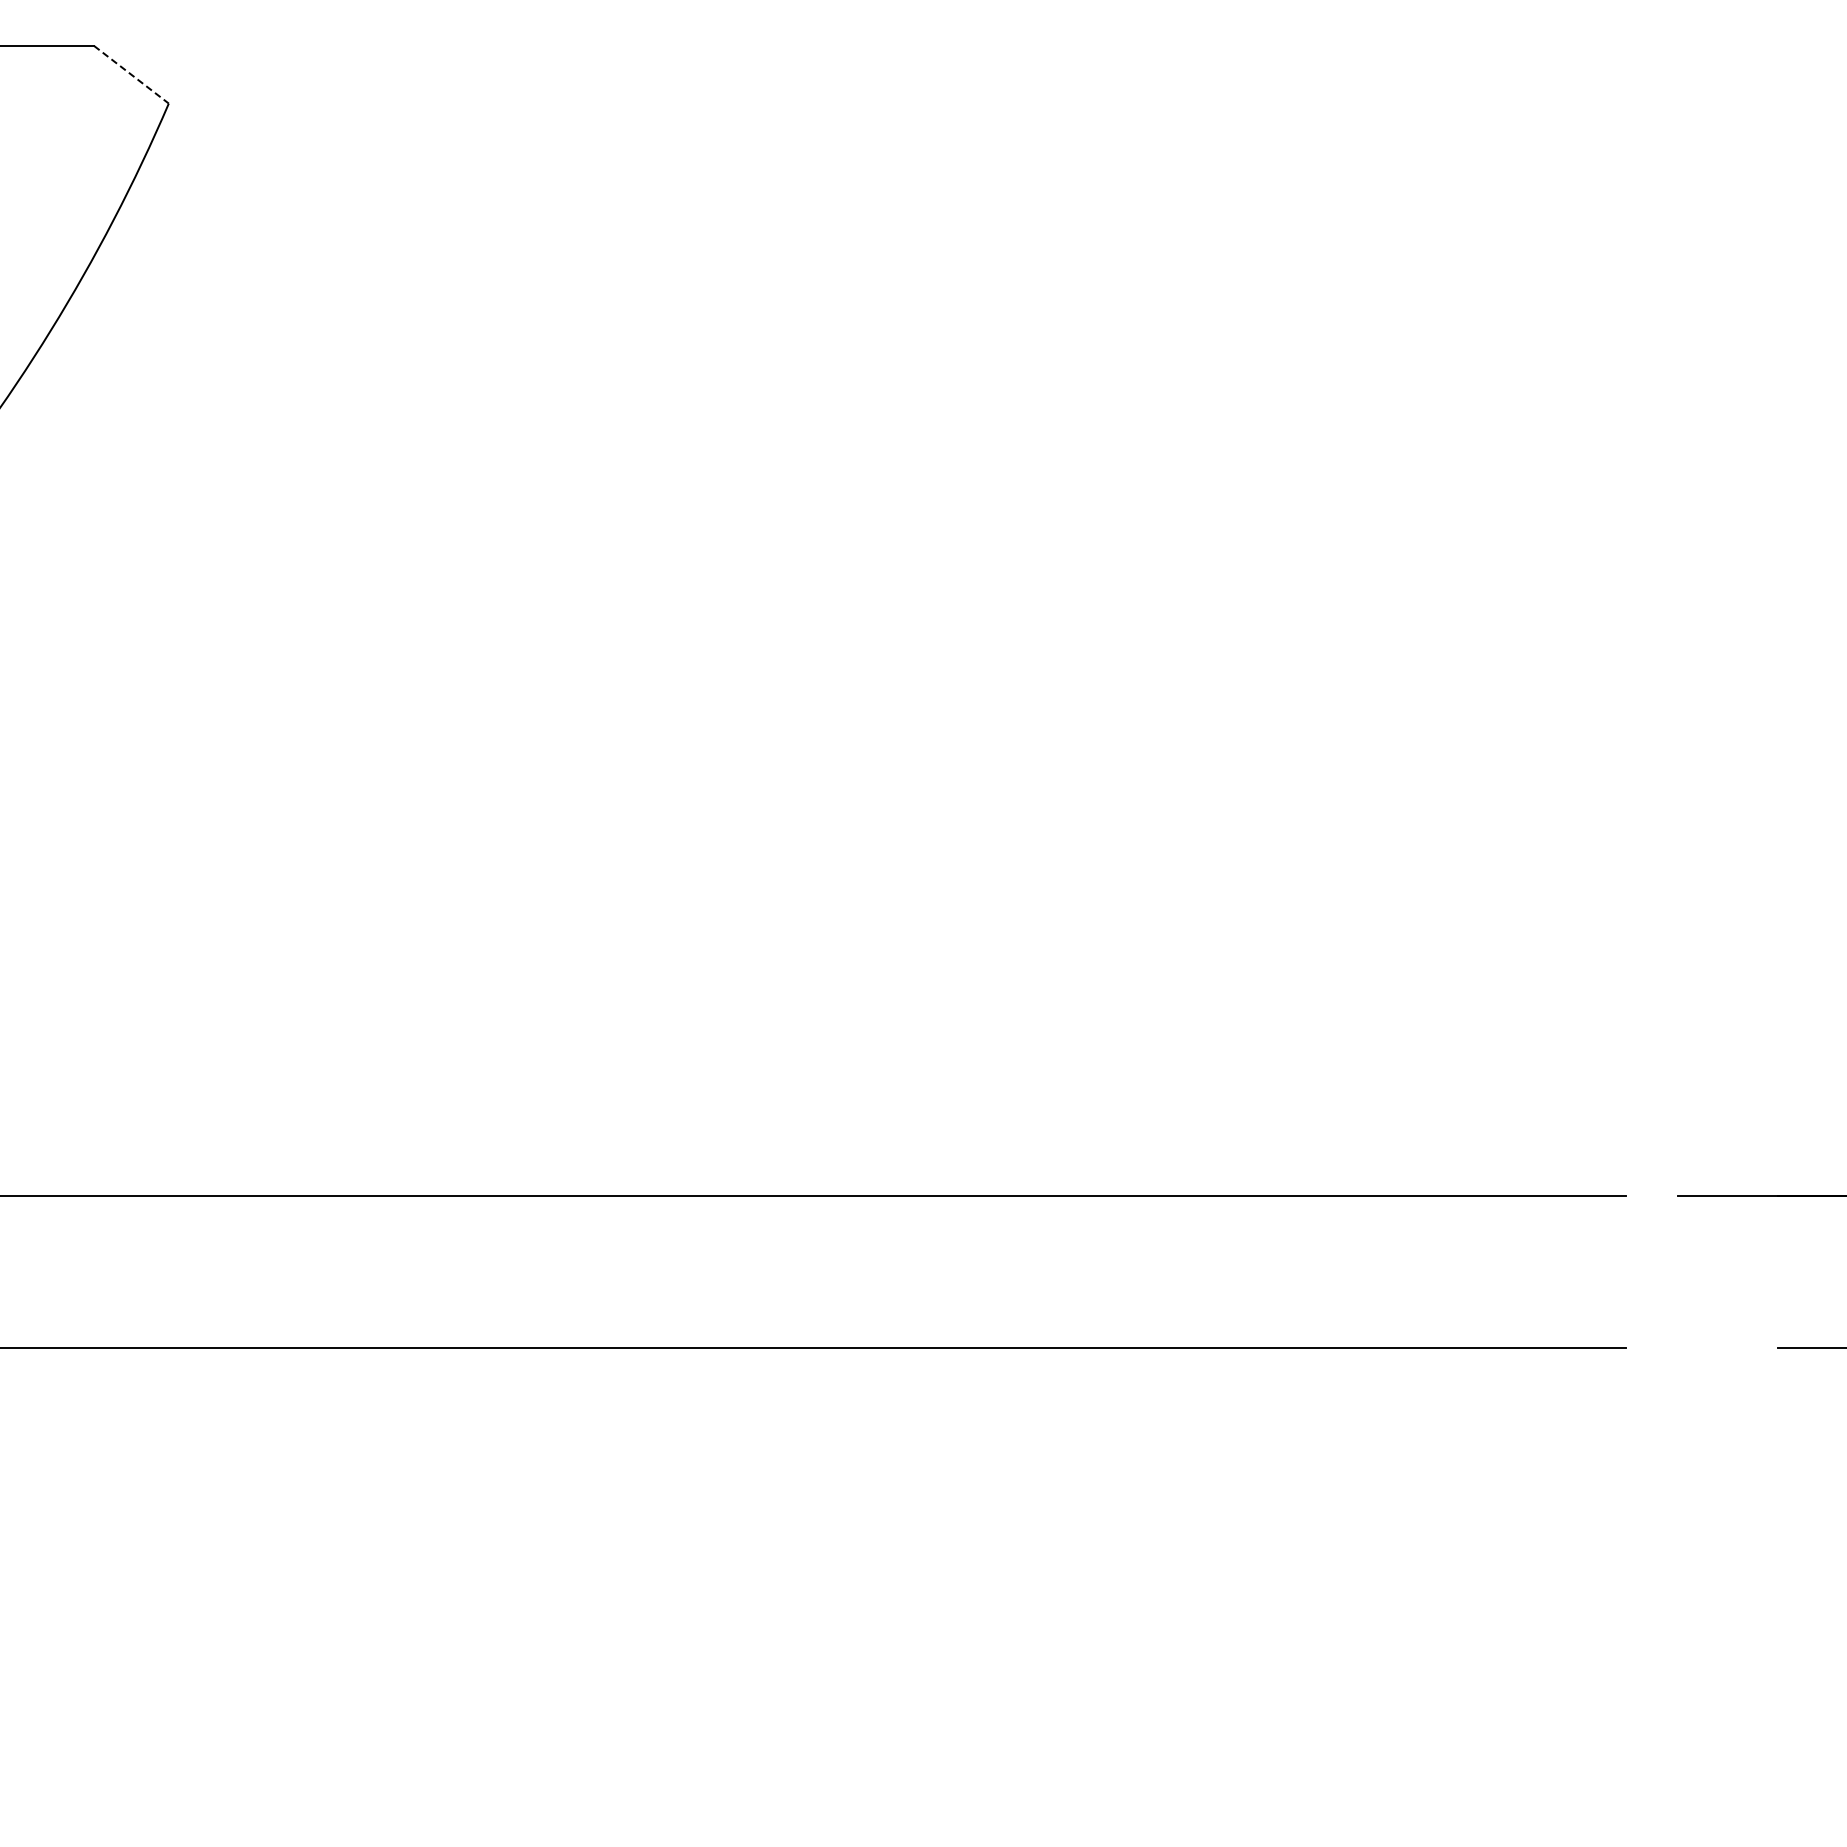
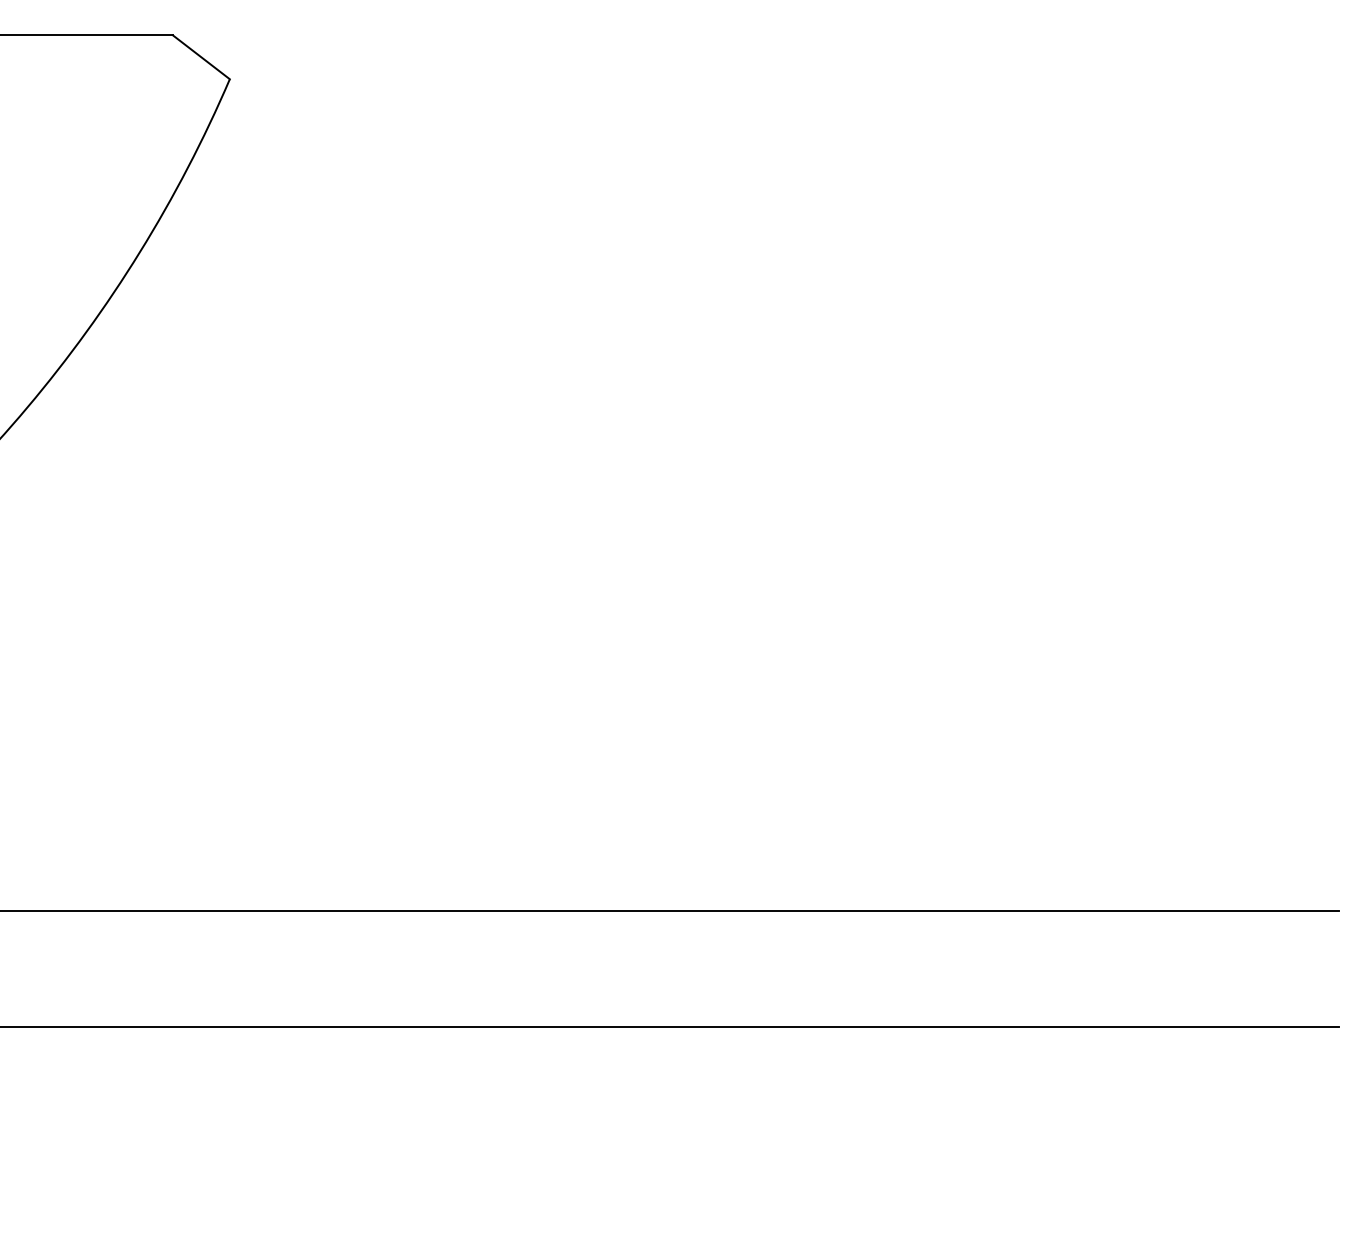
line: (131, 75) -> (201, 57), dashed -> solid

